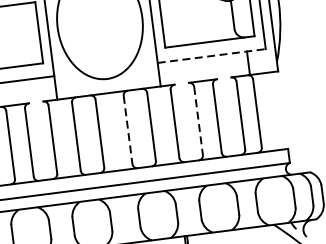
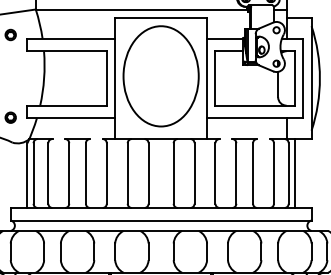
line: (212, 56) -> (255, 118), dashed -> solid
line: (263, 112) -> (294, 173), added
line: (198, 122) -> (236, 174), dashed -> solid
line: (128, 131) -> (173, 174), dashed -> solid

